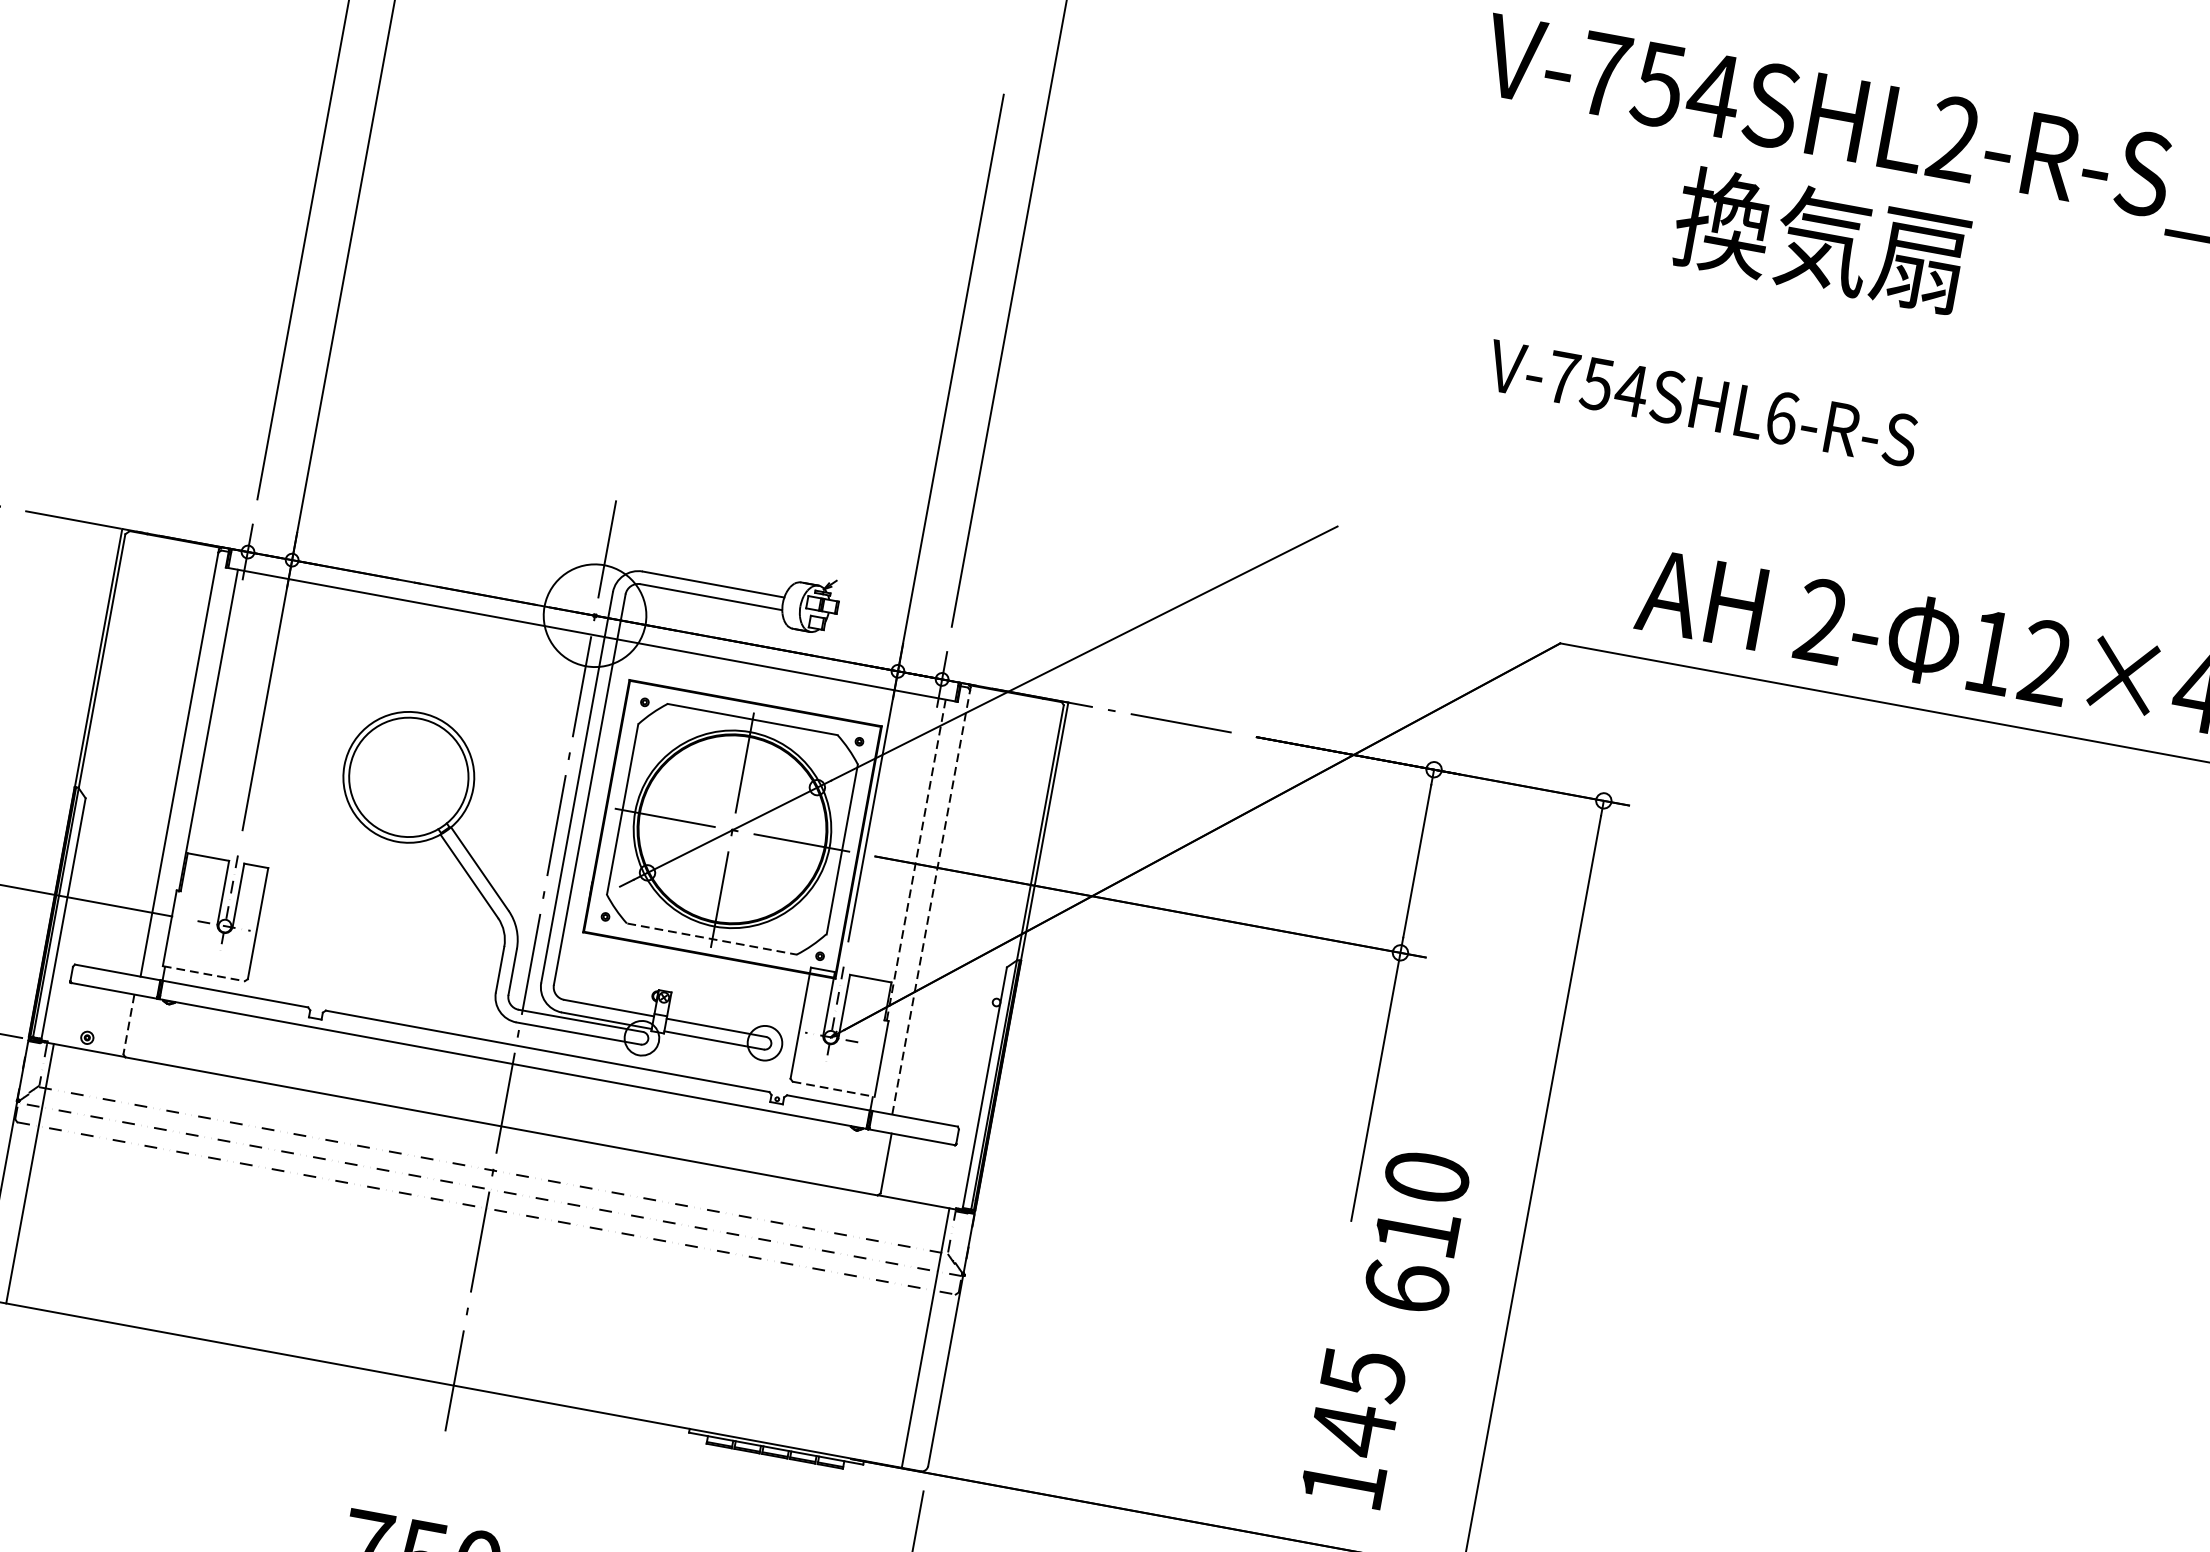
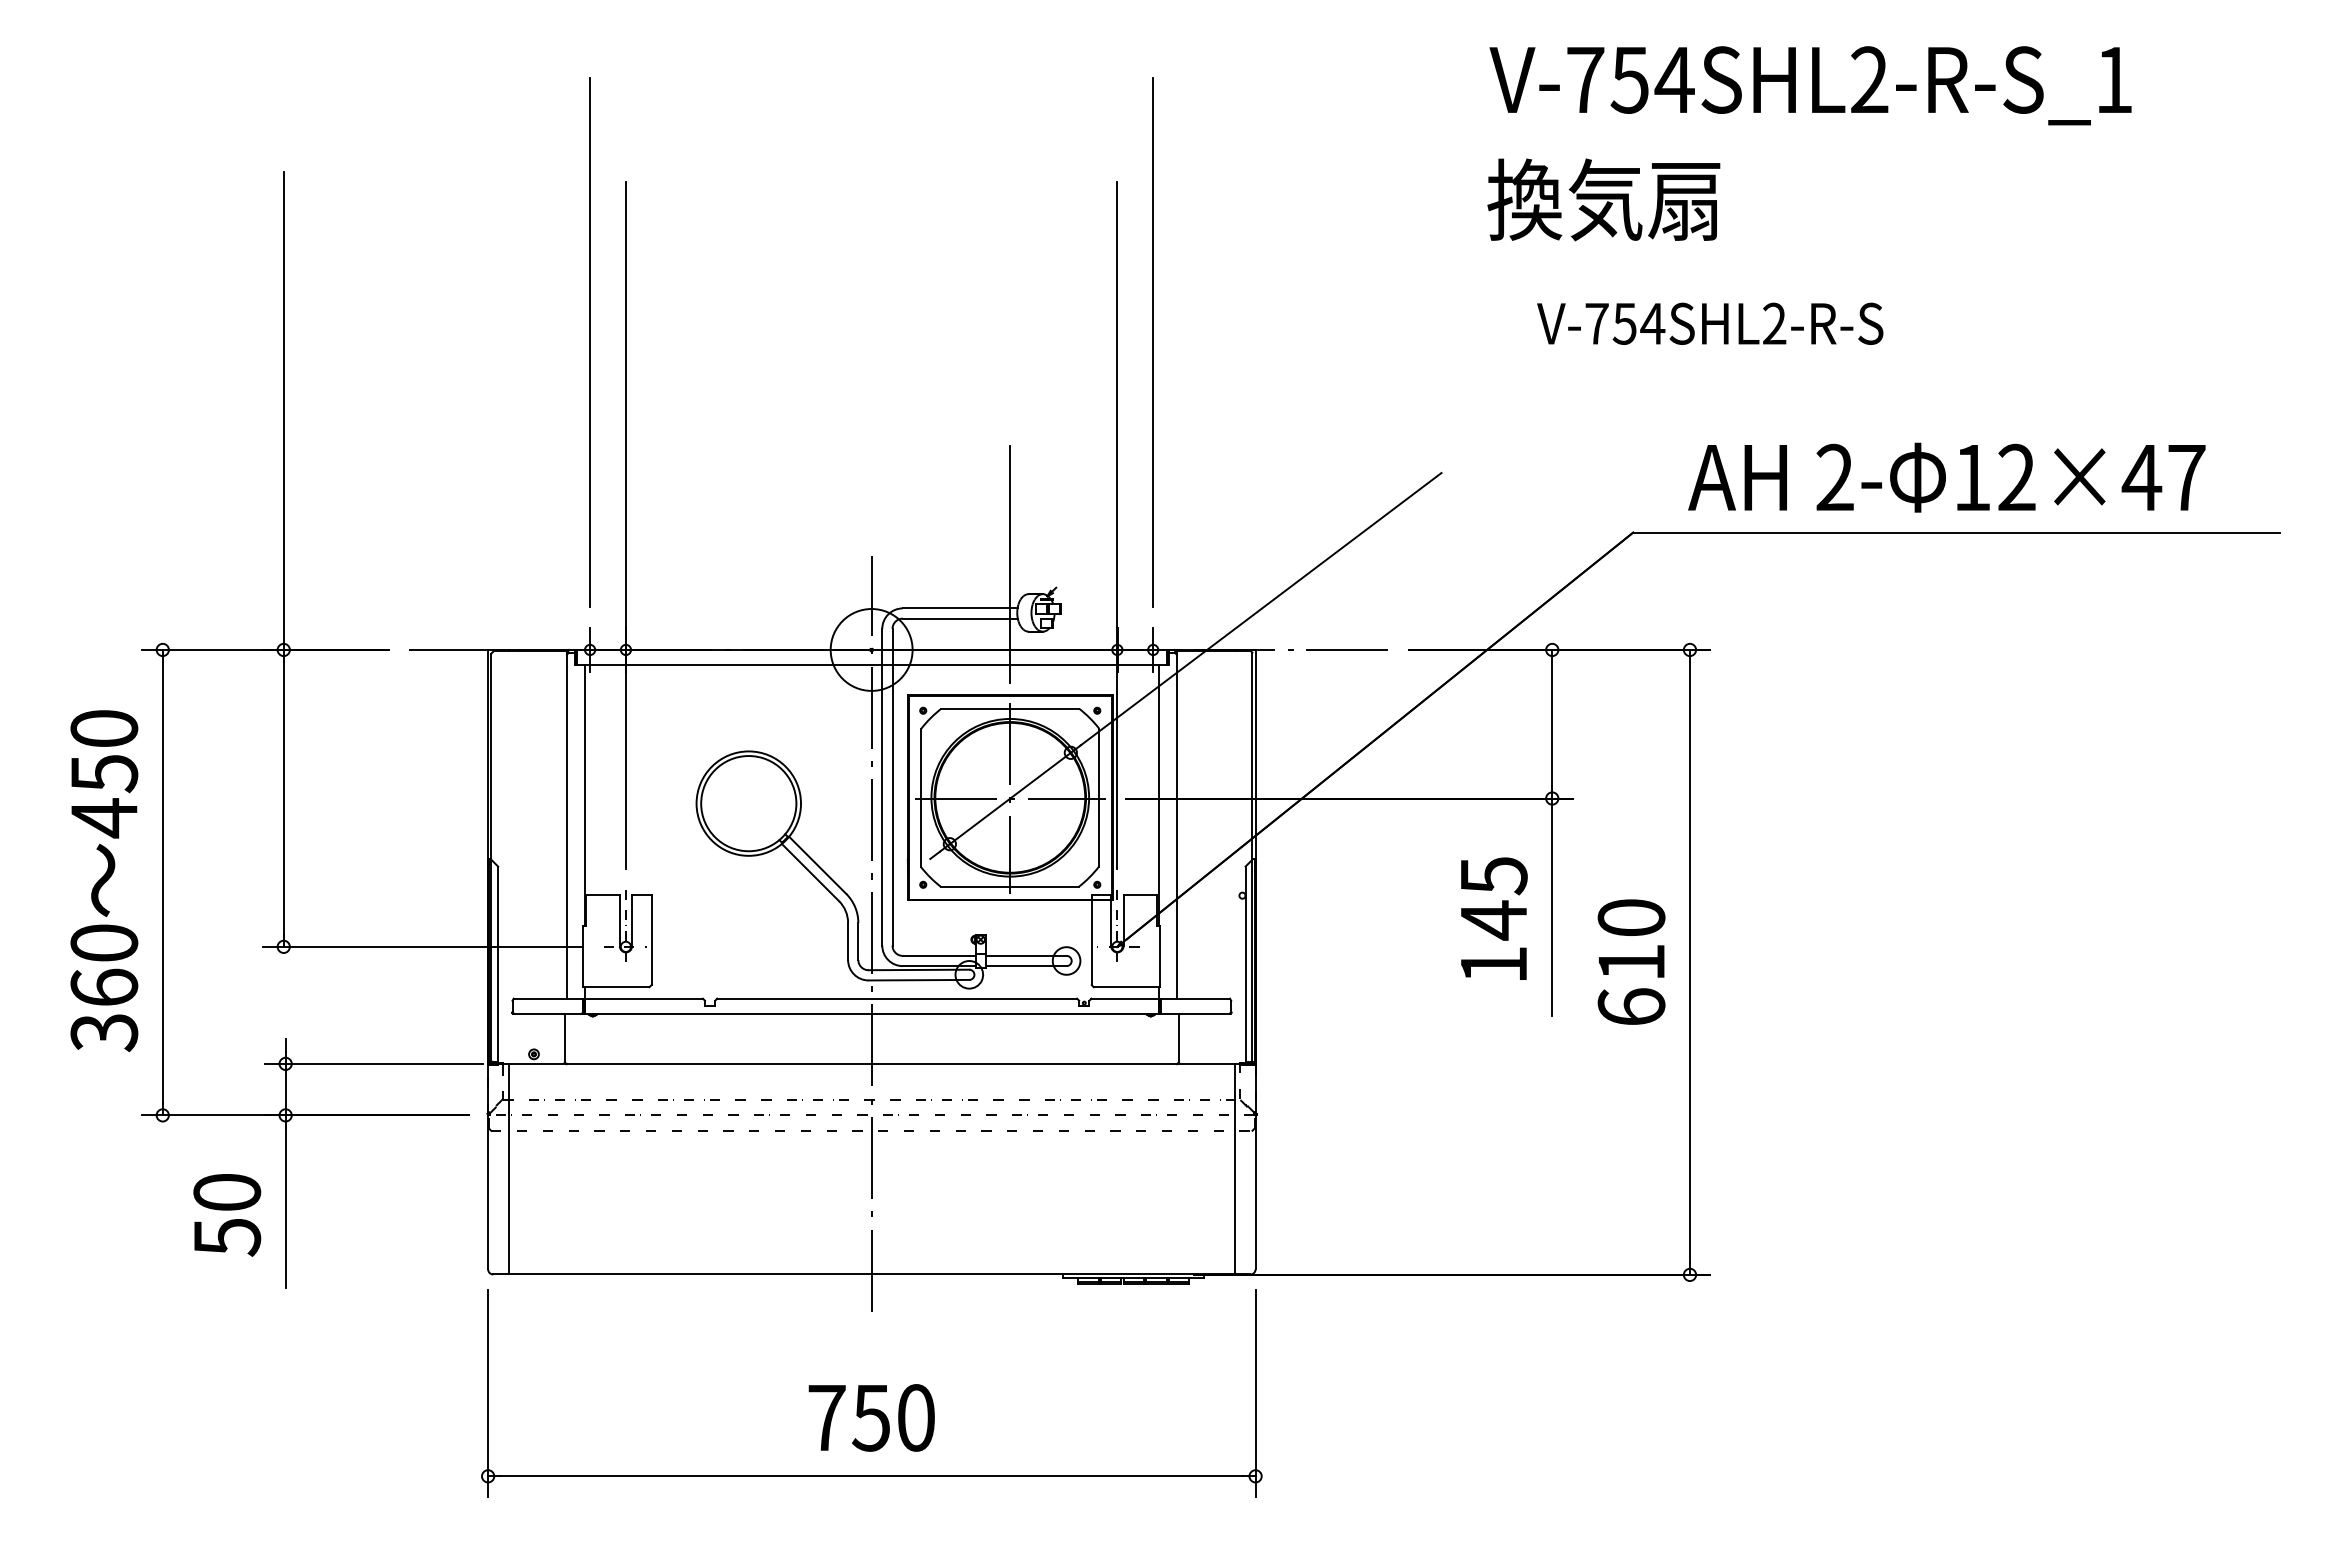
text: (1820, 239) -> (1603, 199), moved
text: (1781, 417) -> (1774, 323), V-754SHL6-R-S -> V-754SHL2-R-S
line: (785, 540) -> (1010, 563), added
line: (915, 860) -> (1158, 795), dashed -> solid
line: (930, 902) -> (1176, 826), dashed -> solid
line: (712, 938) -> (1010, 886), dashed -> solid
line: (204, 974) -> (616, 987), dashed -> solid
line: (128, 1025) -> (564, 1038), dashed -> solid
line: (834, 1089) -> (1127, 987), dashed -> solid
text: (1417, 1231) -> (1631, 961), moved
text: (1354, 1427) -> (1494, 918), moved

